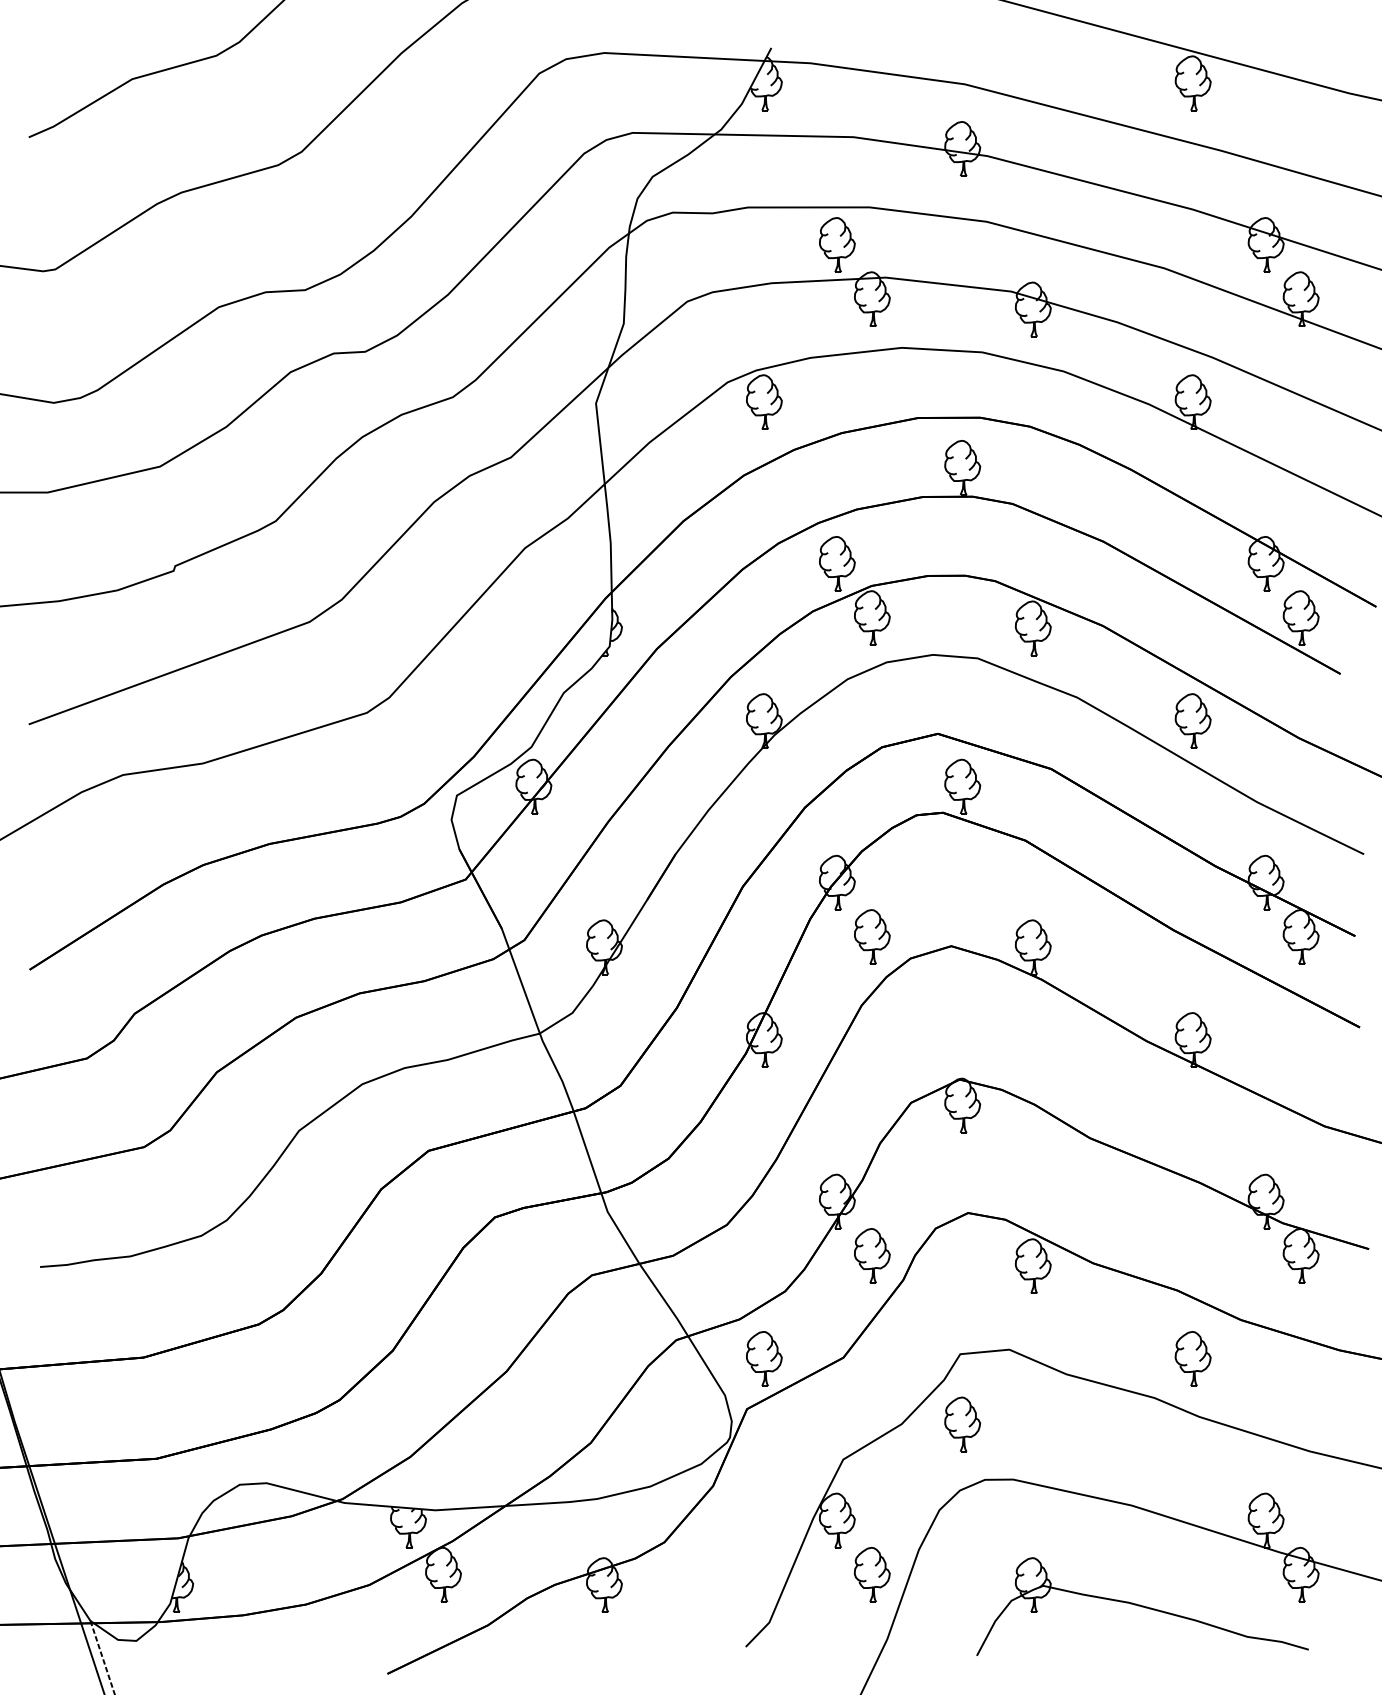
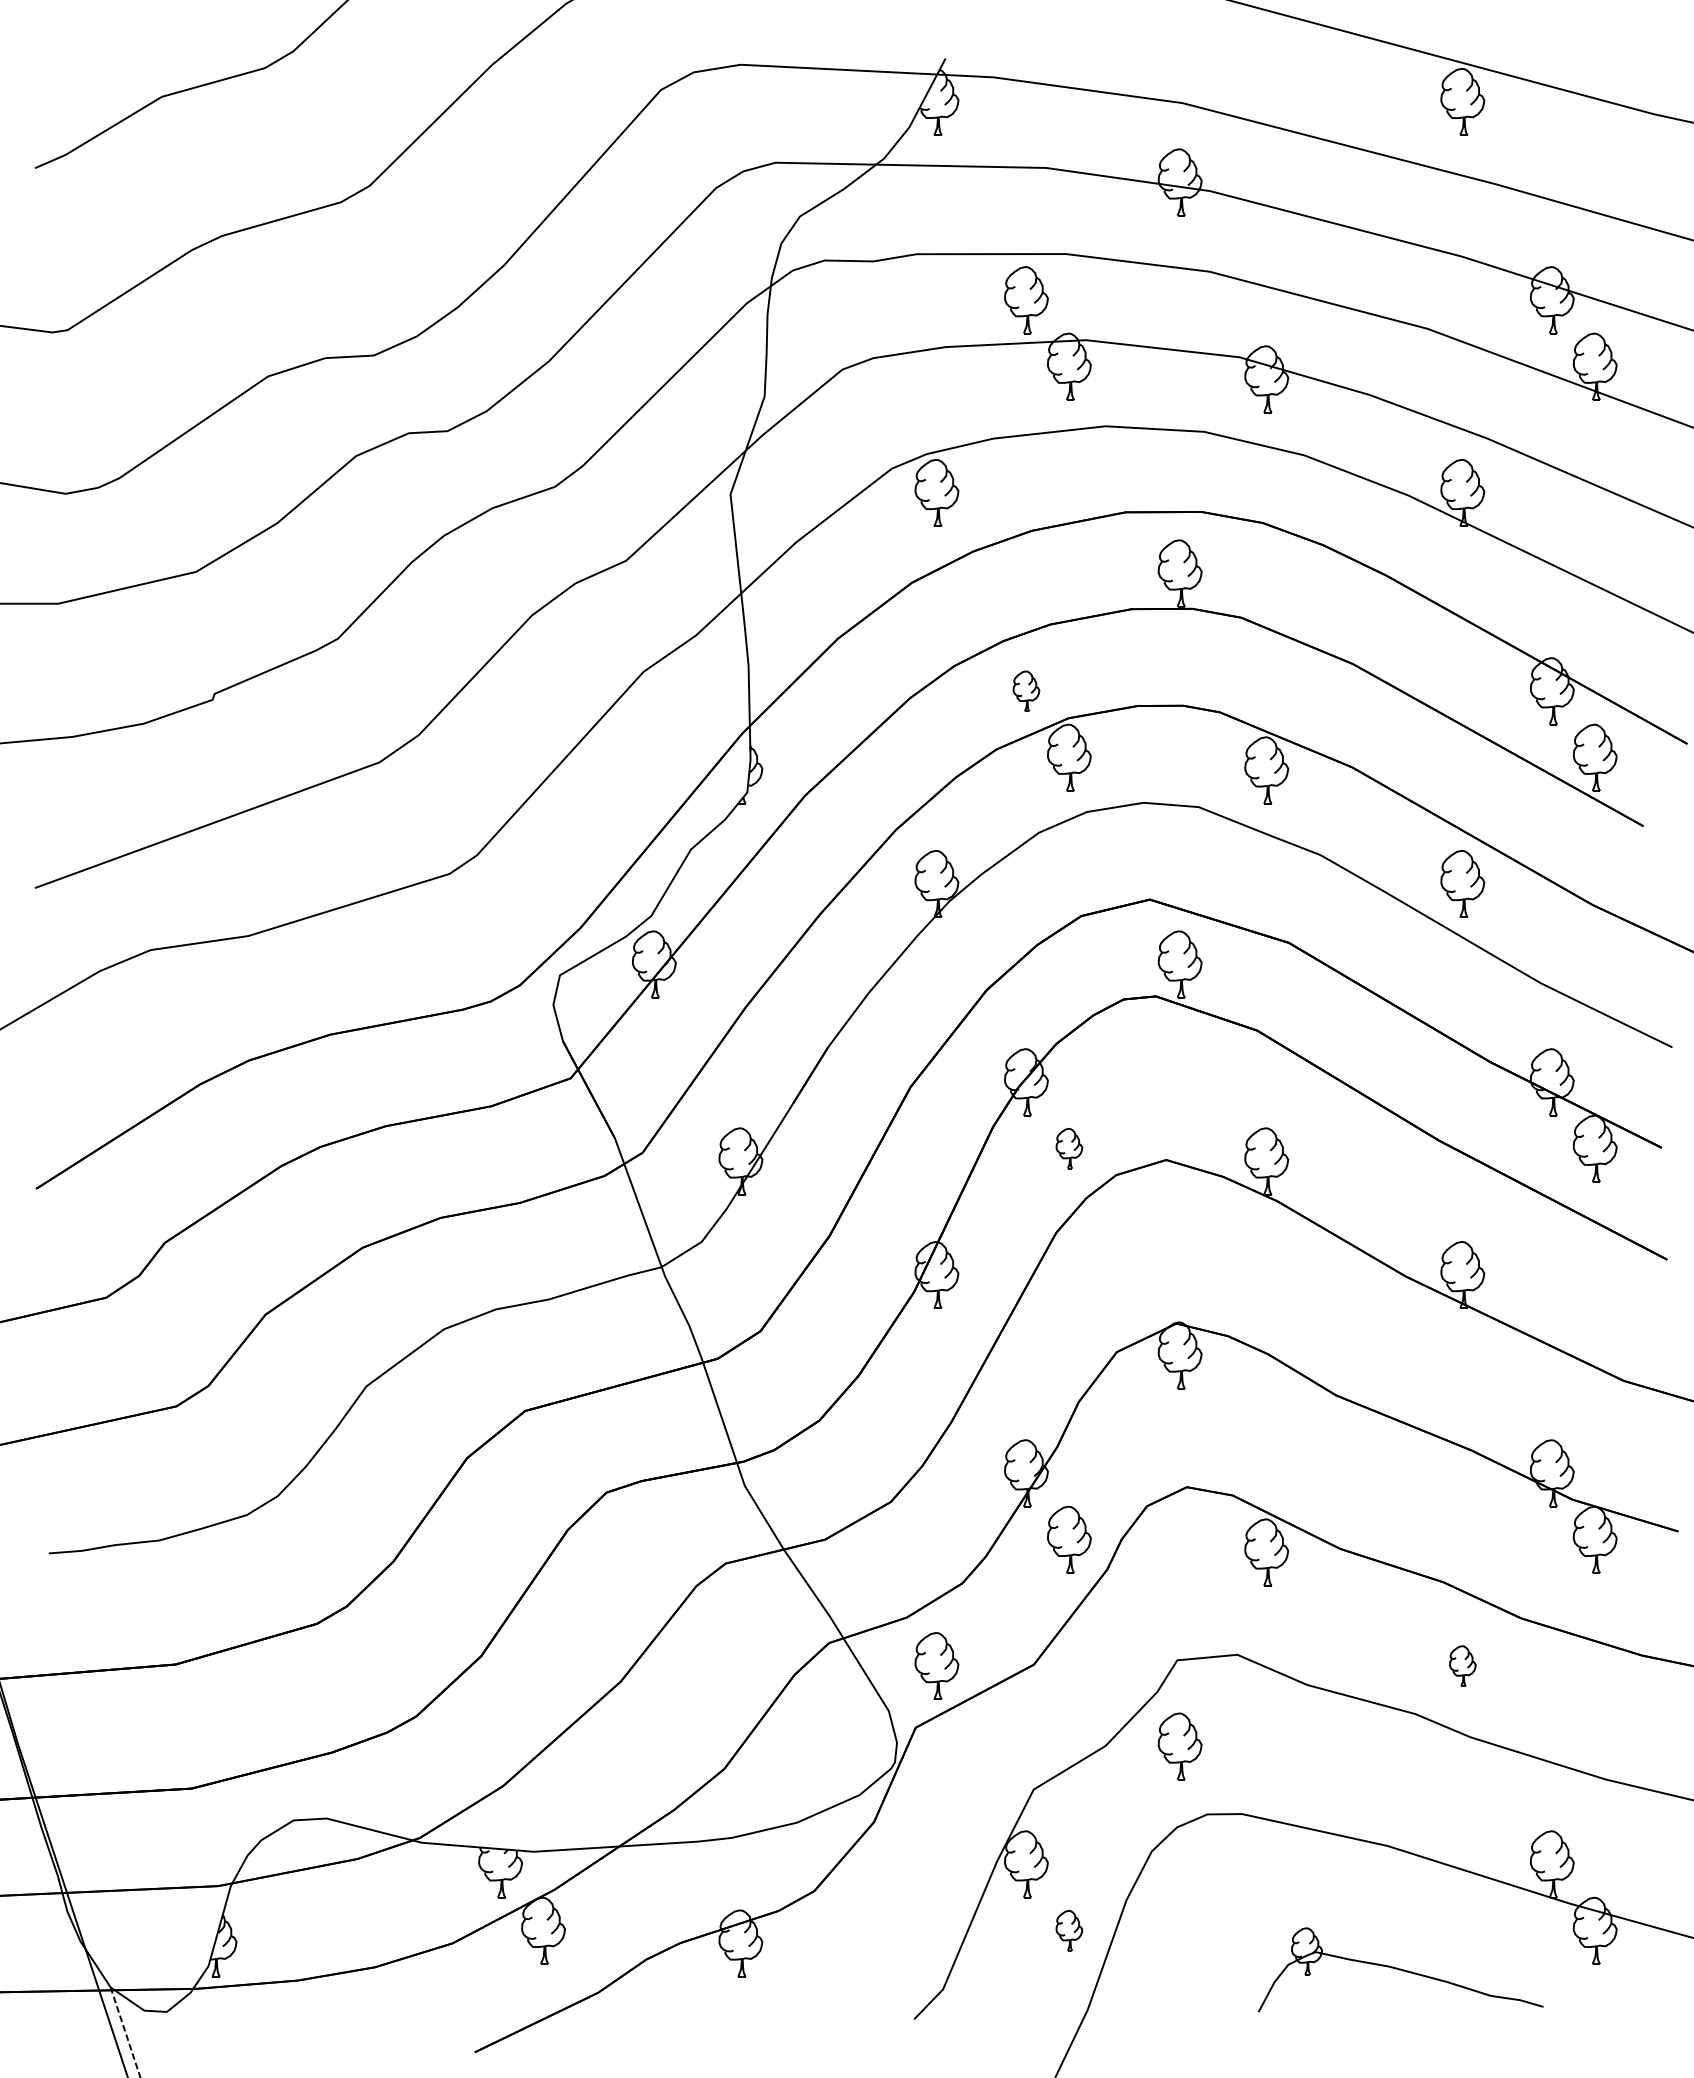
part: (837, 564) -> (1026, 691), size x0.6
part: (872, 936) -> (1069, 1148), size x0.6
part: (1192, 1358) -> (1462, 1665), size x0.6
part: (872, 1574) -> (1069, 1930), size x0.6
part: (1142, 1606) -> (1400, 1969), size x0.7

